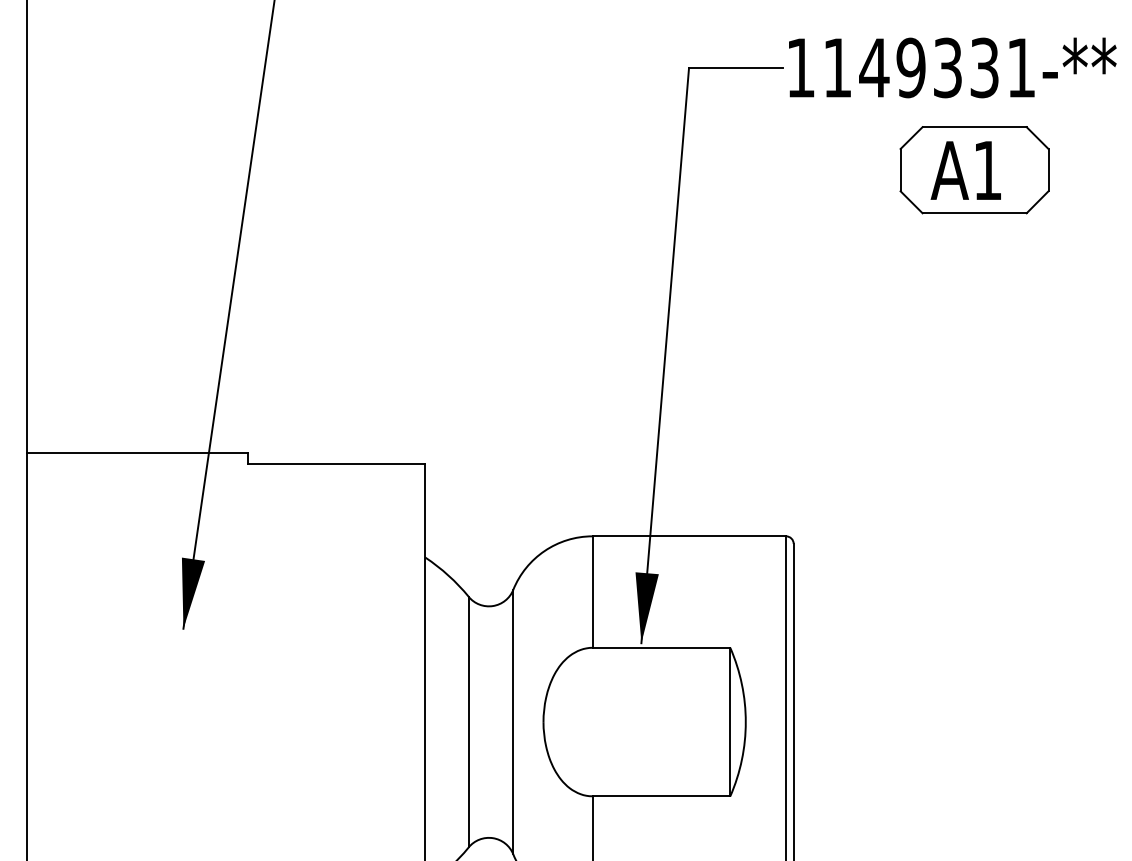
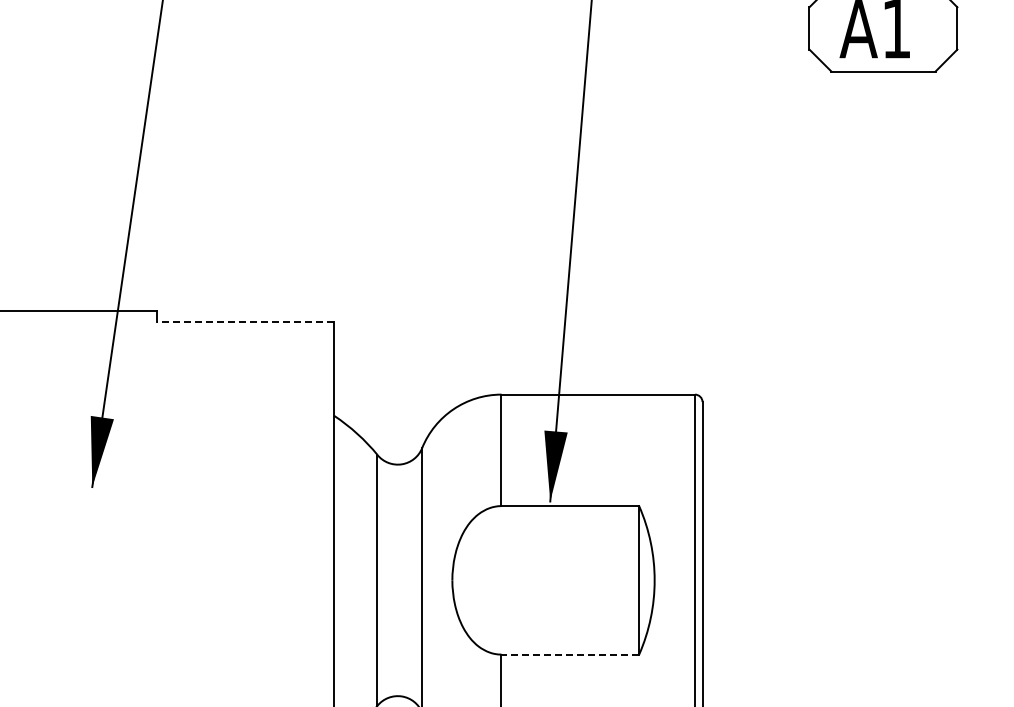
line: (336, 464) -> (245, 322), solid -> dashed
line: (661, 796) -> (570, 654), solid -> dashed

